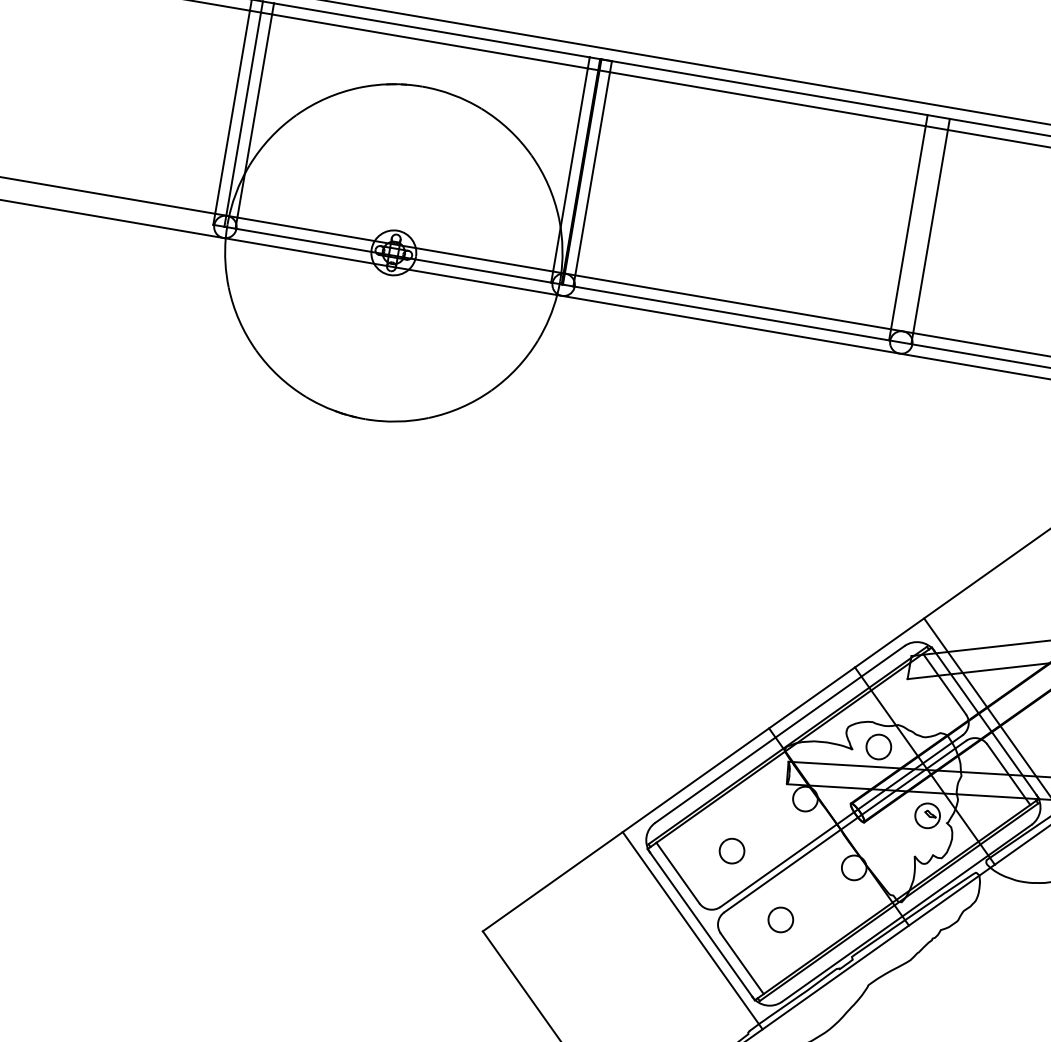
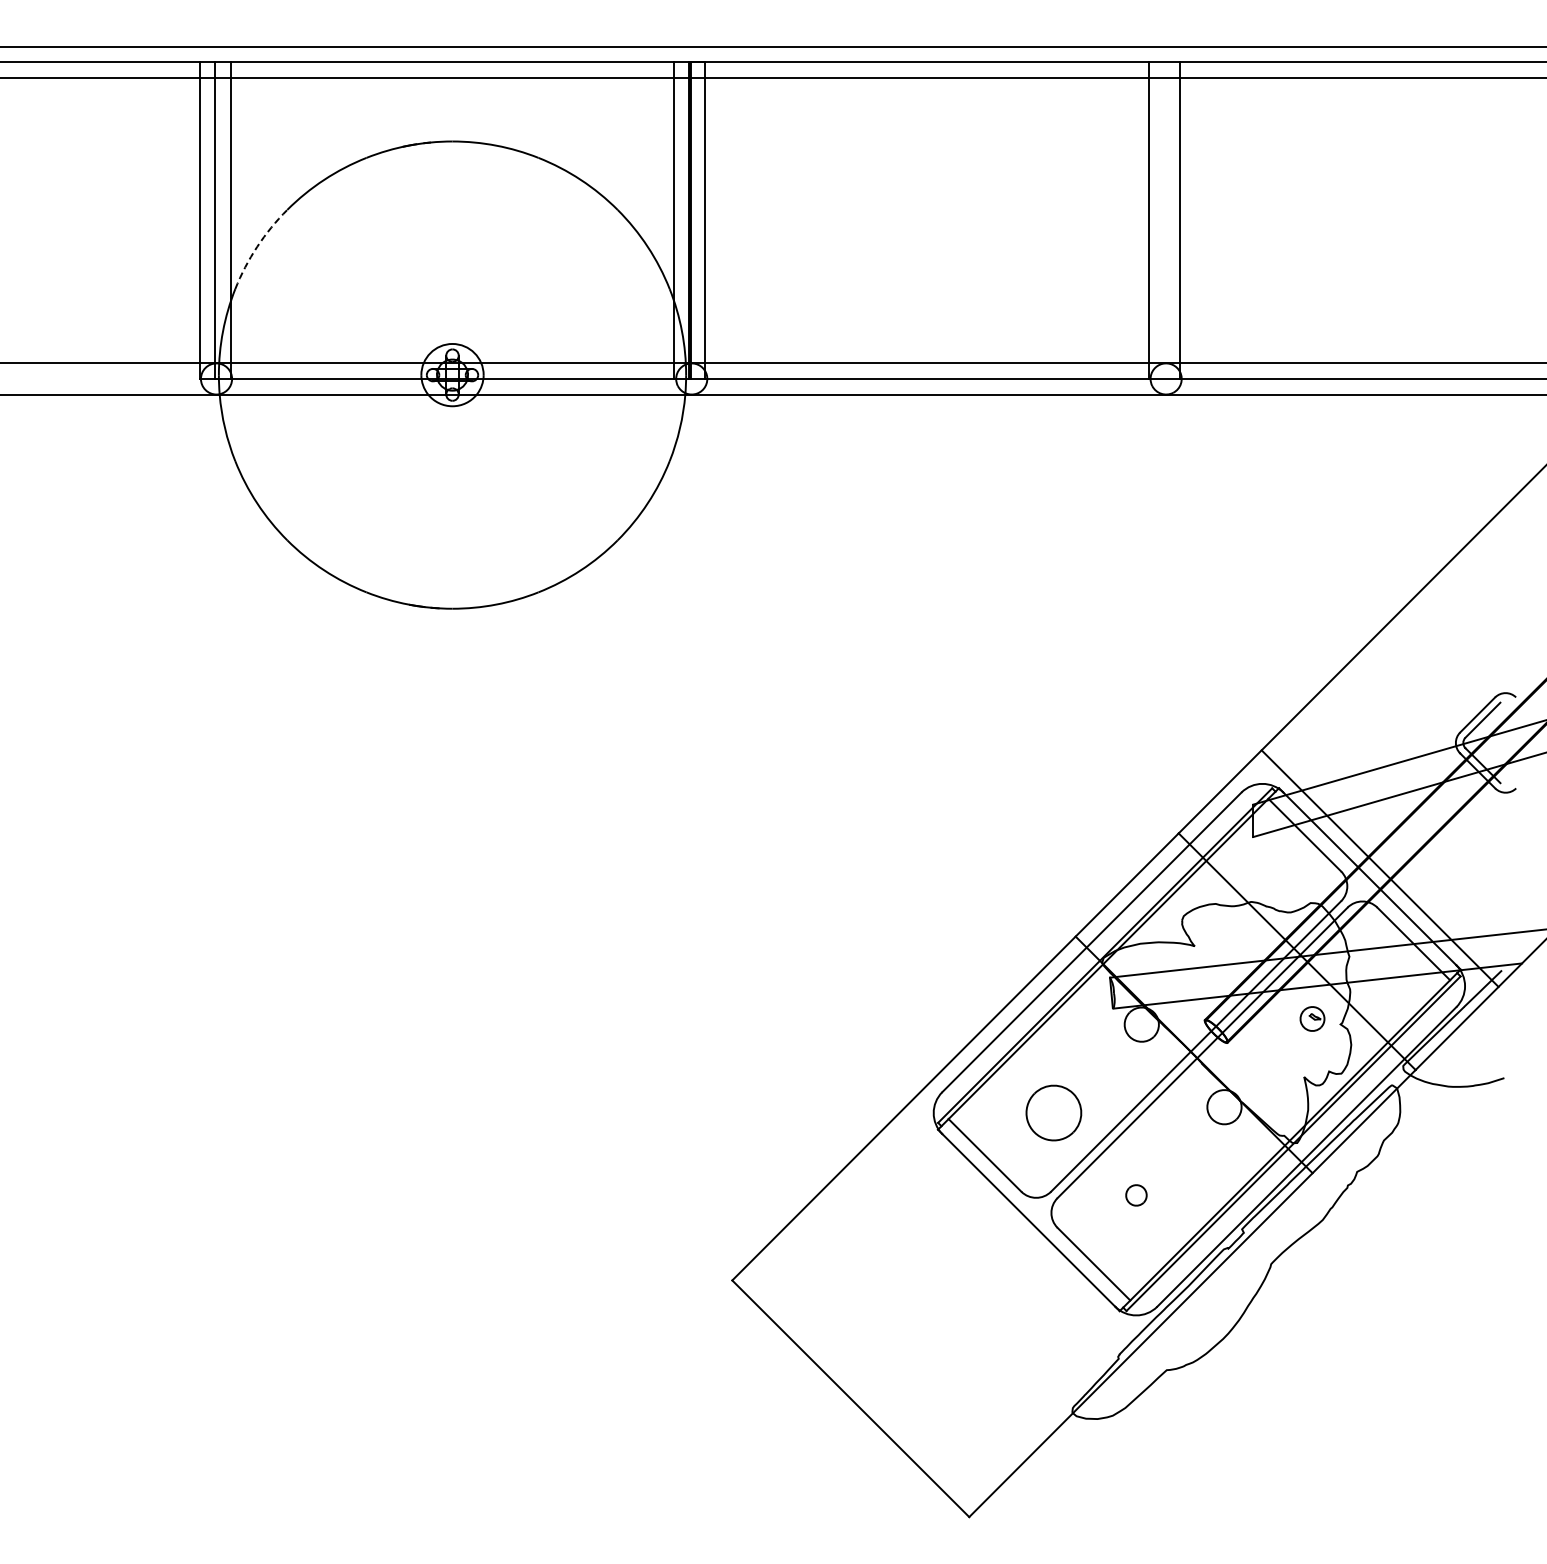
arc: (270, 137) -> (257, 246), solid -> dashed
part: (878, 747) -> (1229, 936), removed
part: (927, 815) -> (1312, 1018), size x0.7
part: (731, 850) -> (1053, 1112), size x1.6
part: (780, 920) -> (1136, 1195), size x0.6
line: (692, 930) -> (1018, 1230), removed

